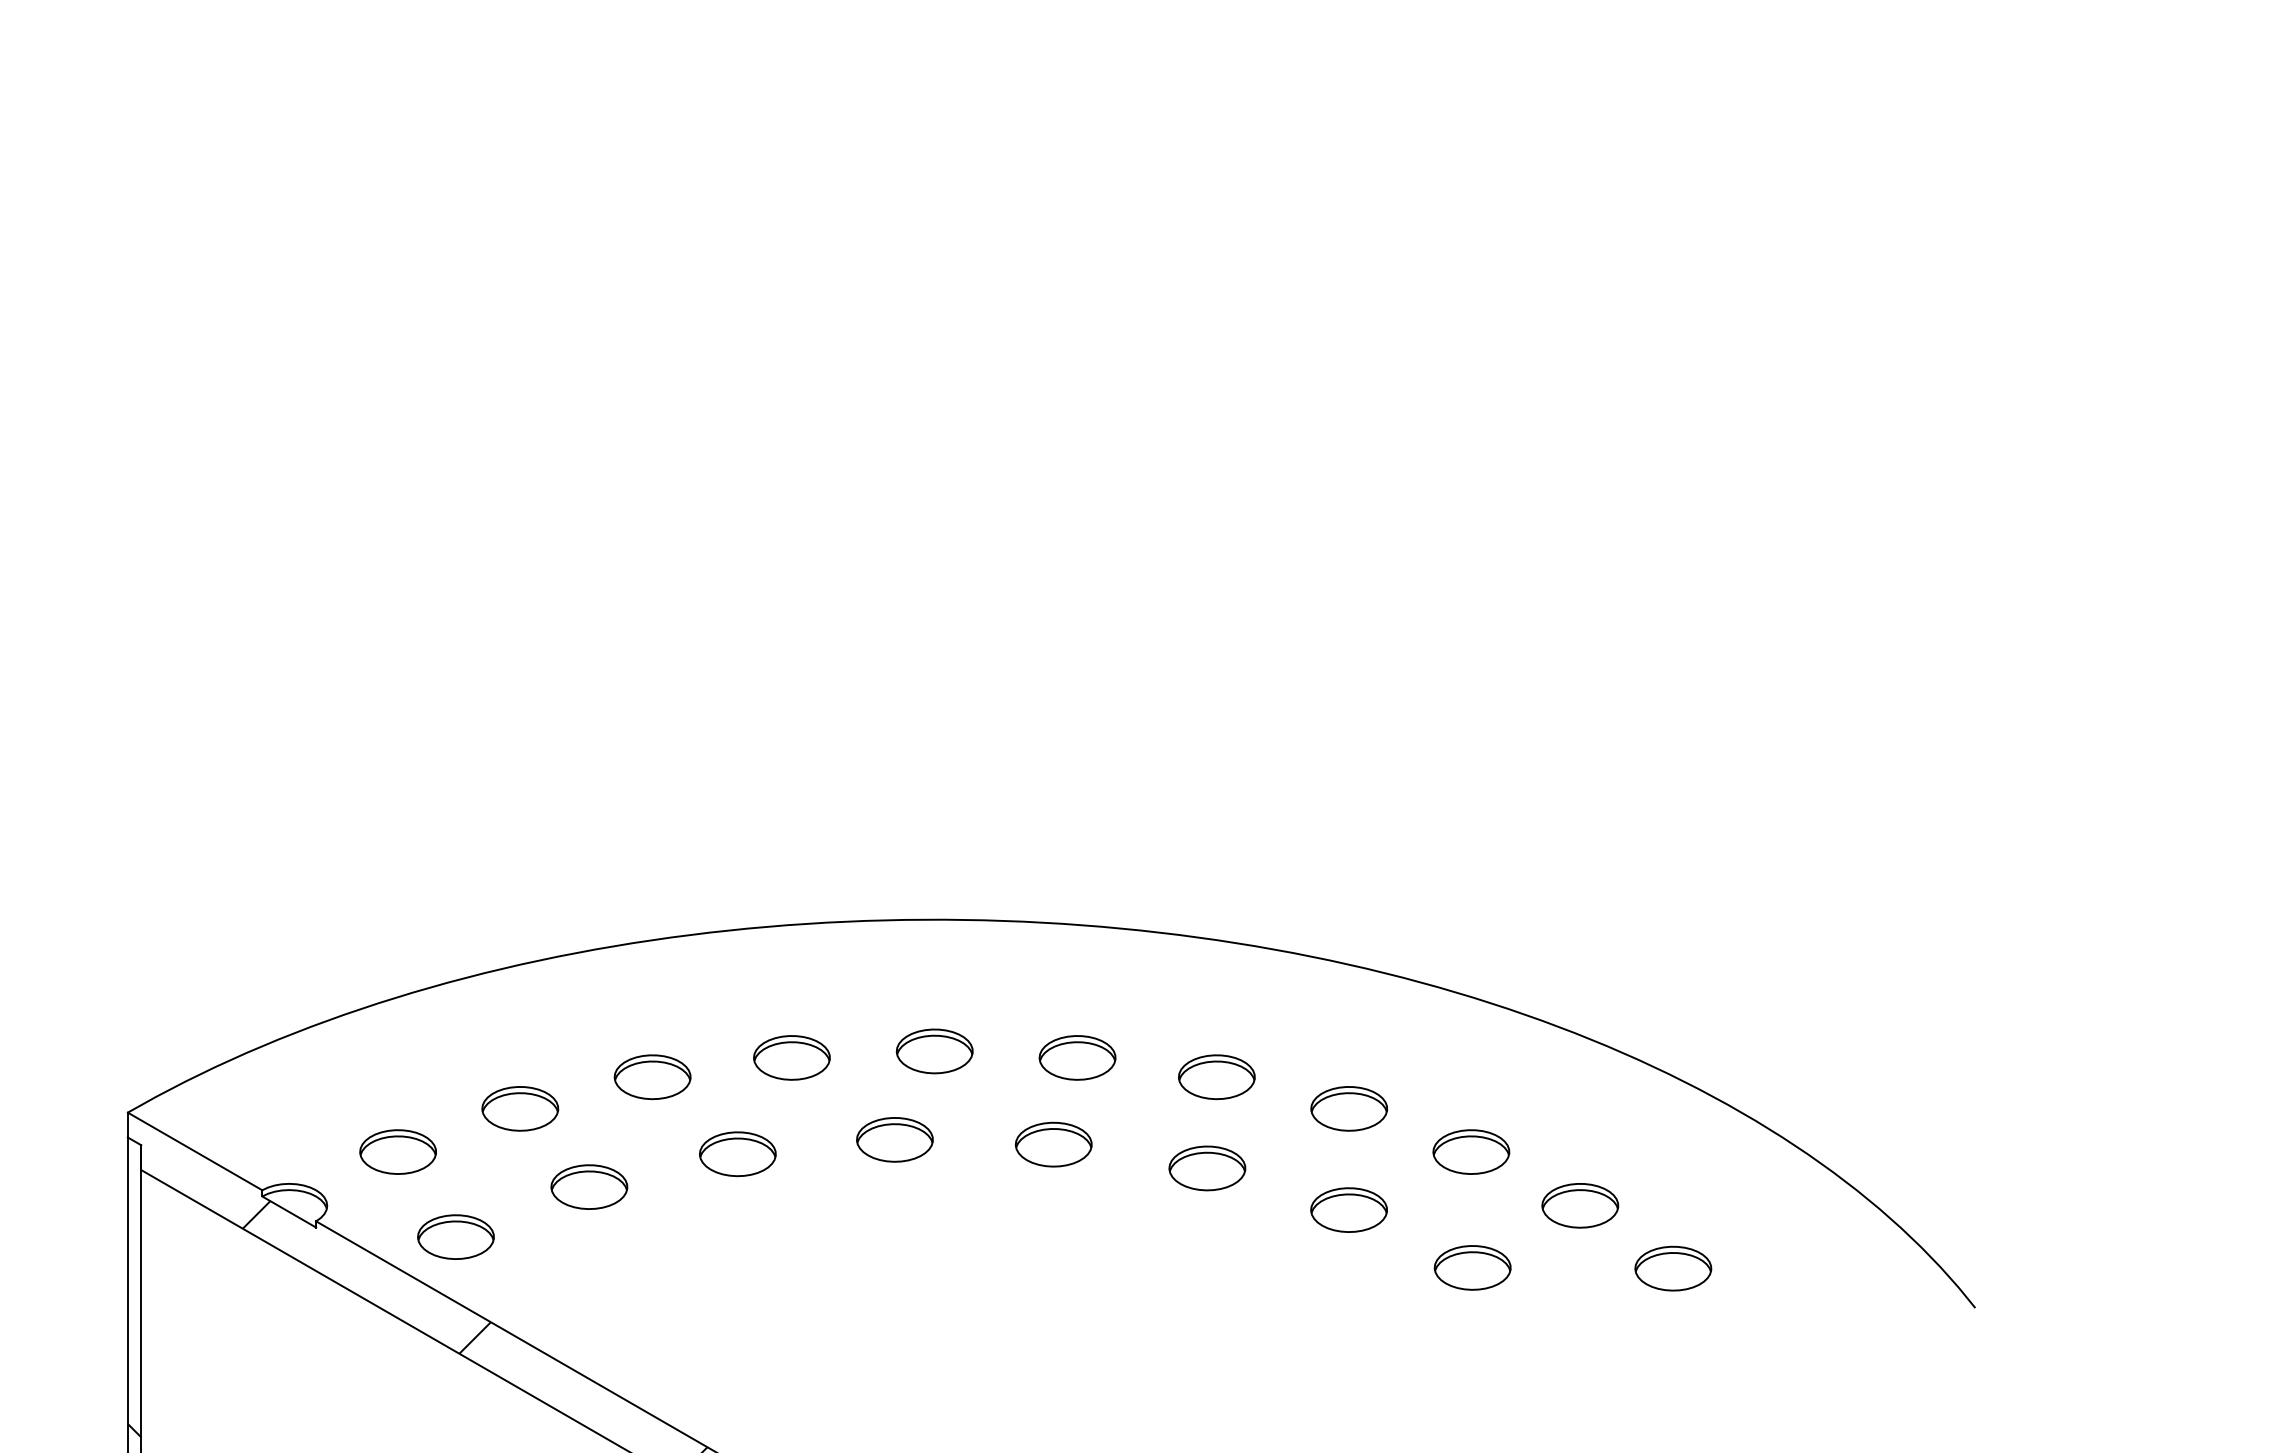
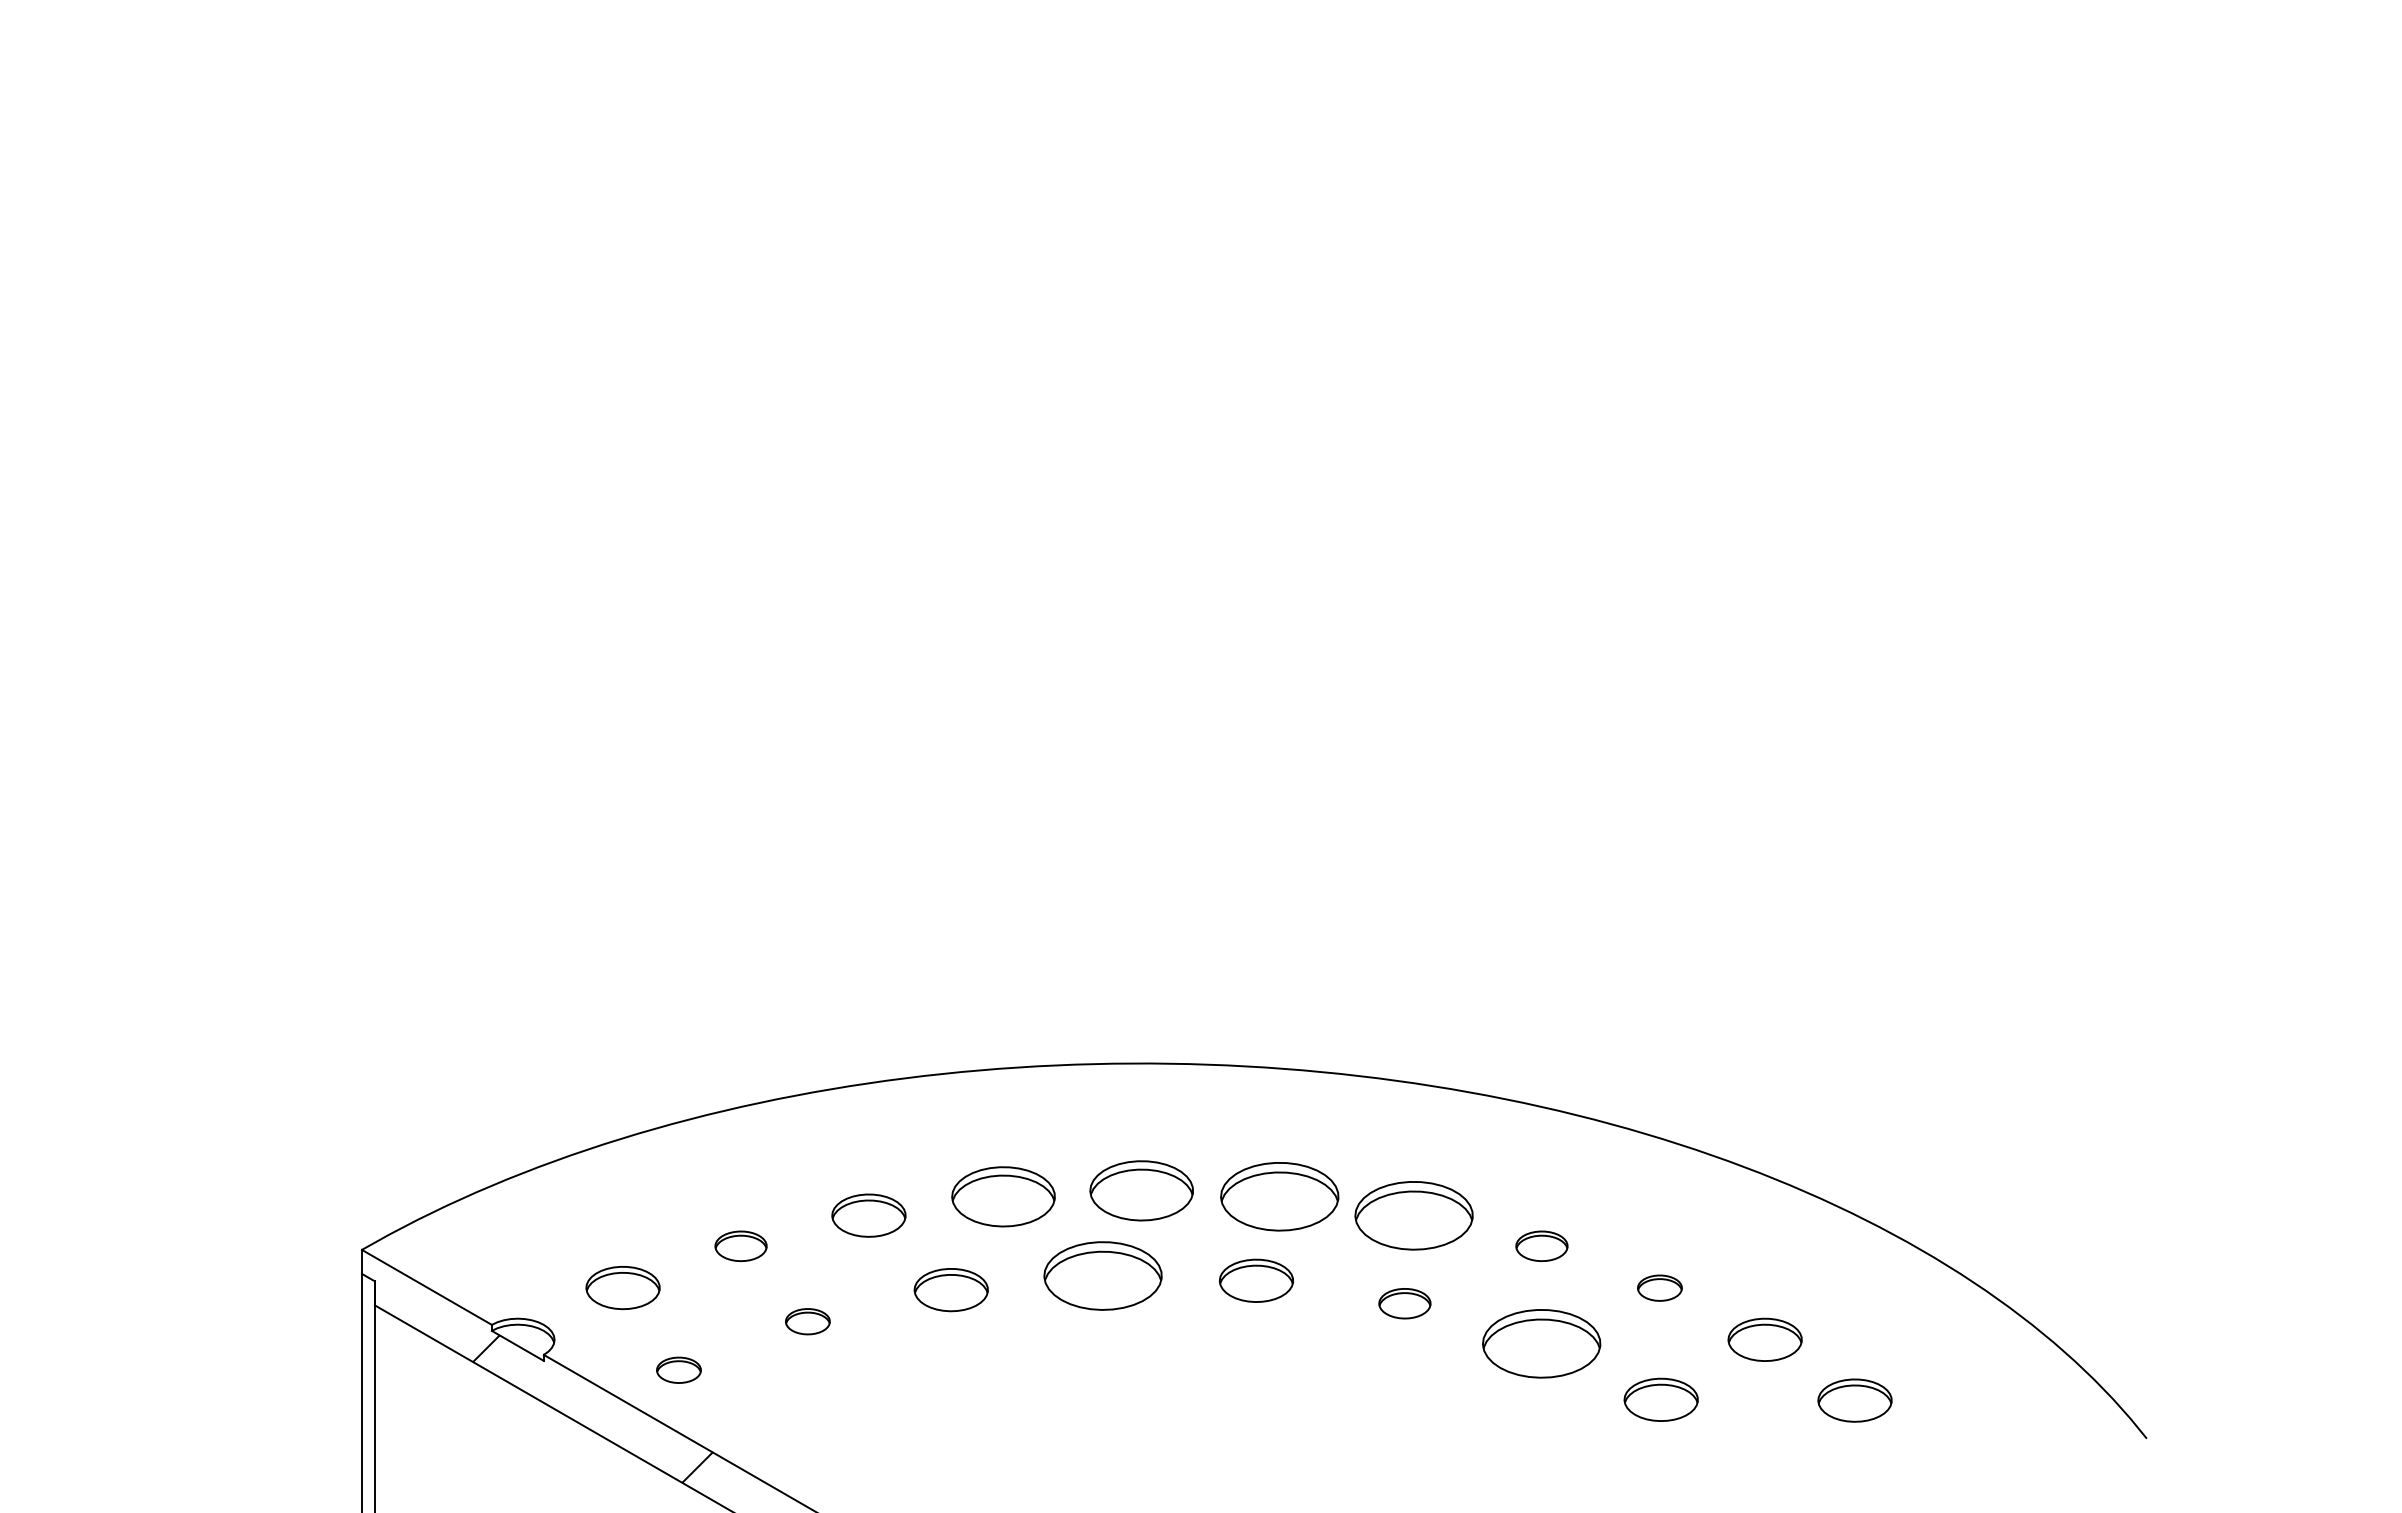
part: (933, 1051) -> (1140, 1190), size x1.4
part: (791, 1058) -> (1003, 1197), size x1.4
part: (1076, 1058) -> (1278, 1197), size x1.6
part: (1216, 1077) -> (1413, 1215), size x1.6
part: (519, 1109) -> (740, 1246), size x0.7
part: (1348, 1109) -> (1541, 1246), size x0.7
part: (894, 1140) -> (1102, 1276), size x1.6
part: (1470, 1152) -> (1659, 1288), size x0.6
part: (1206, 1168) -> (1404, 1303), size x0.7
part: (589, 1186) -> (807, 1321), size x0.6
part: (1348, 1210) -> (1541, 1344), size x1.6
part: (455, 1237) -> (678, 1370), size x0.6

